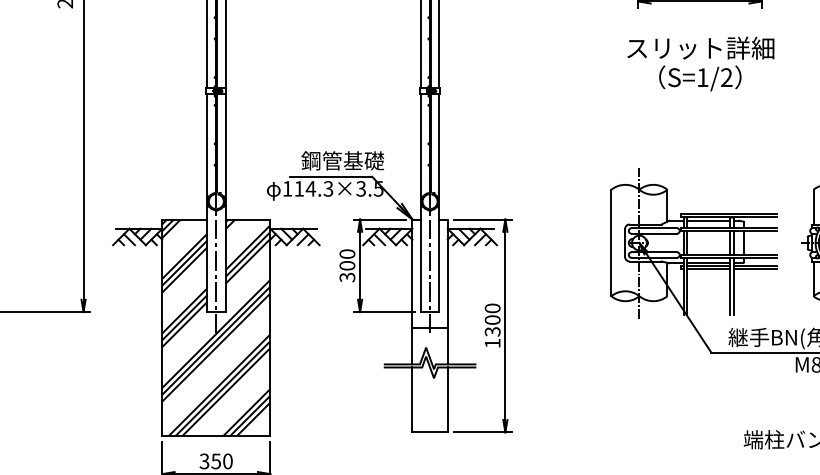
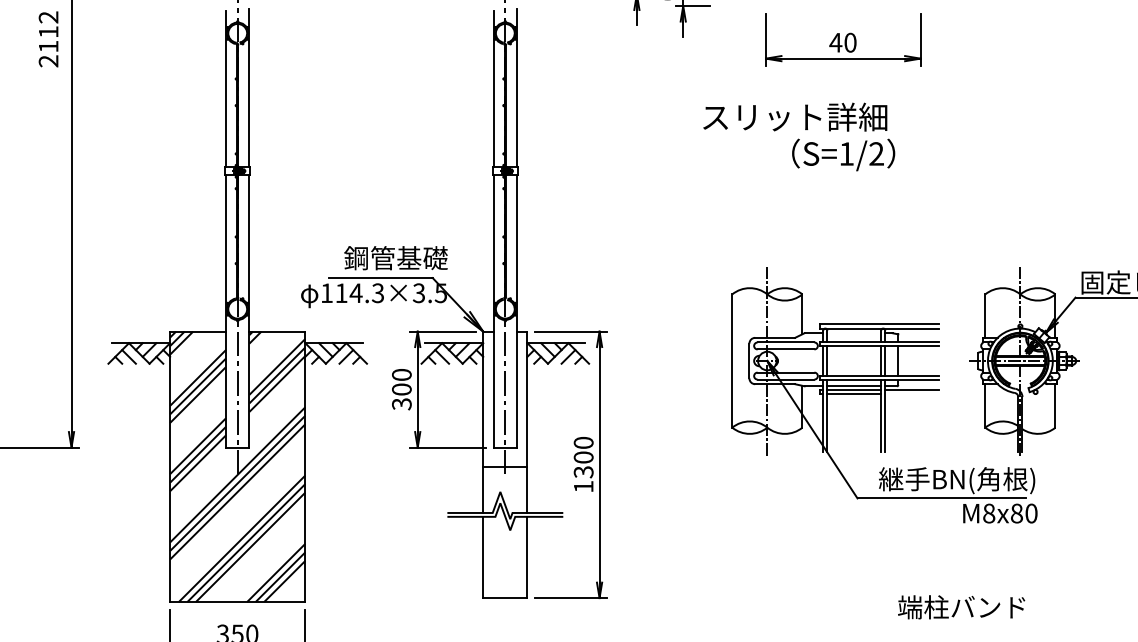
text: (701, 47) -> (795, 116), moved
line: (709, 221) -> (854, 333), removed
line: (755, 269) -> (912, 394), removed

